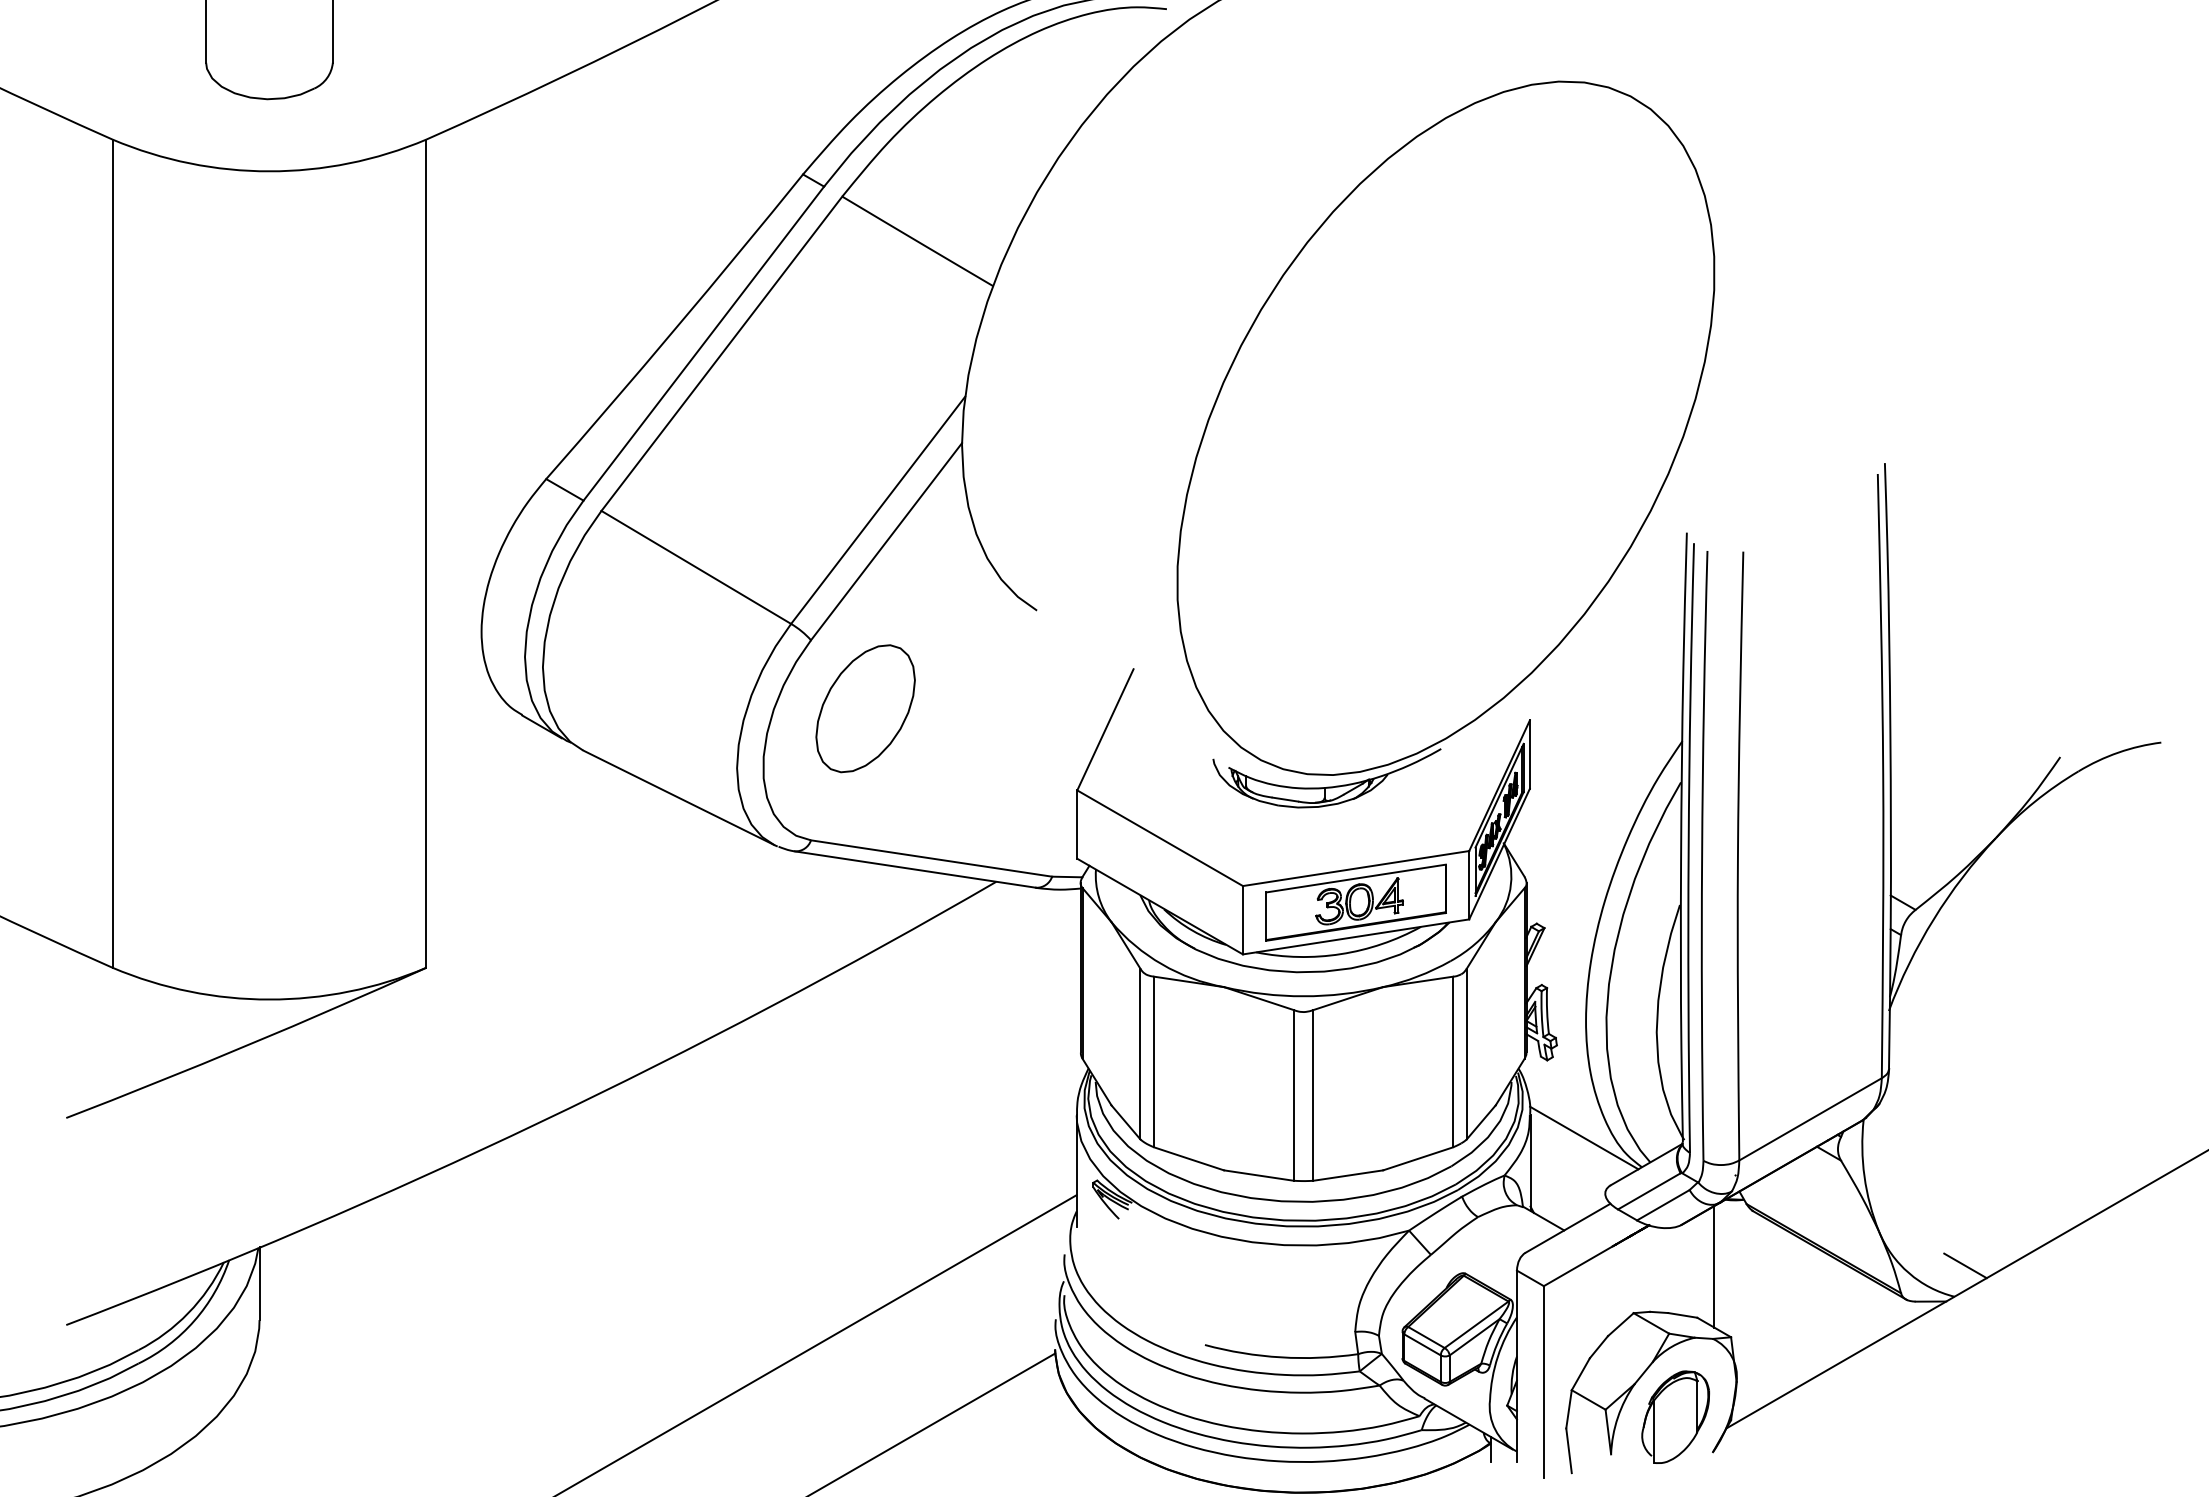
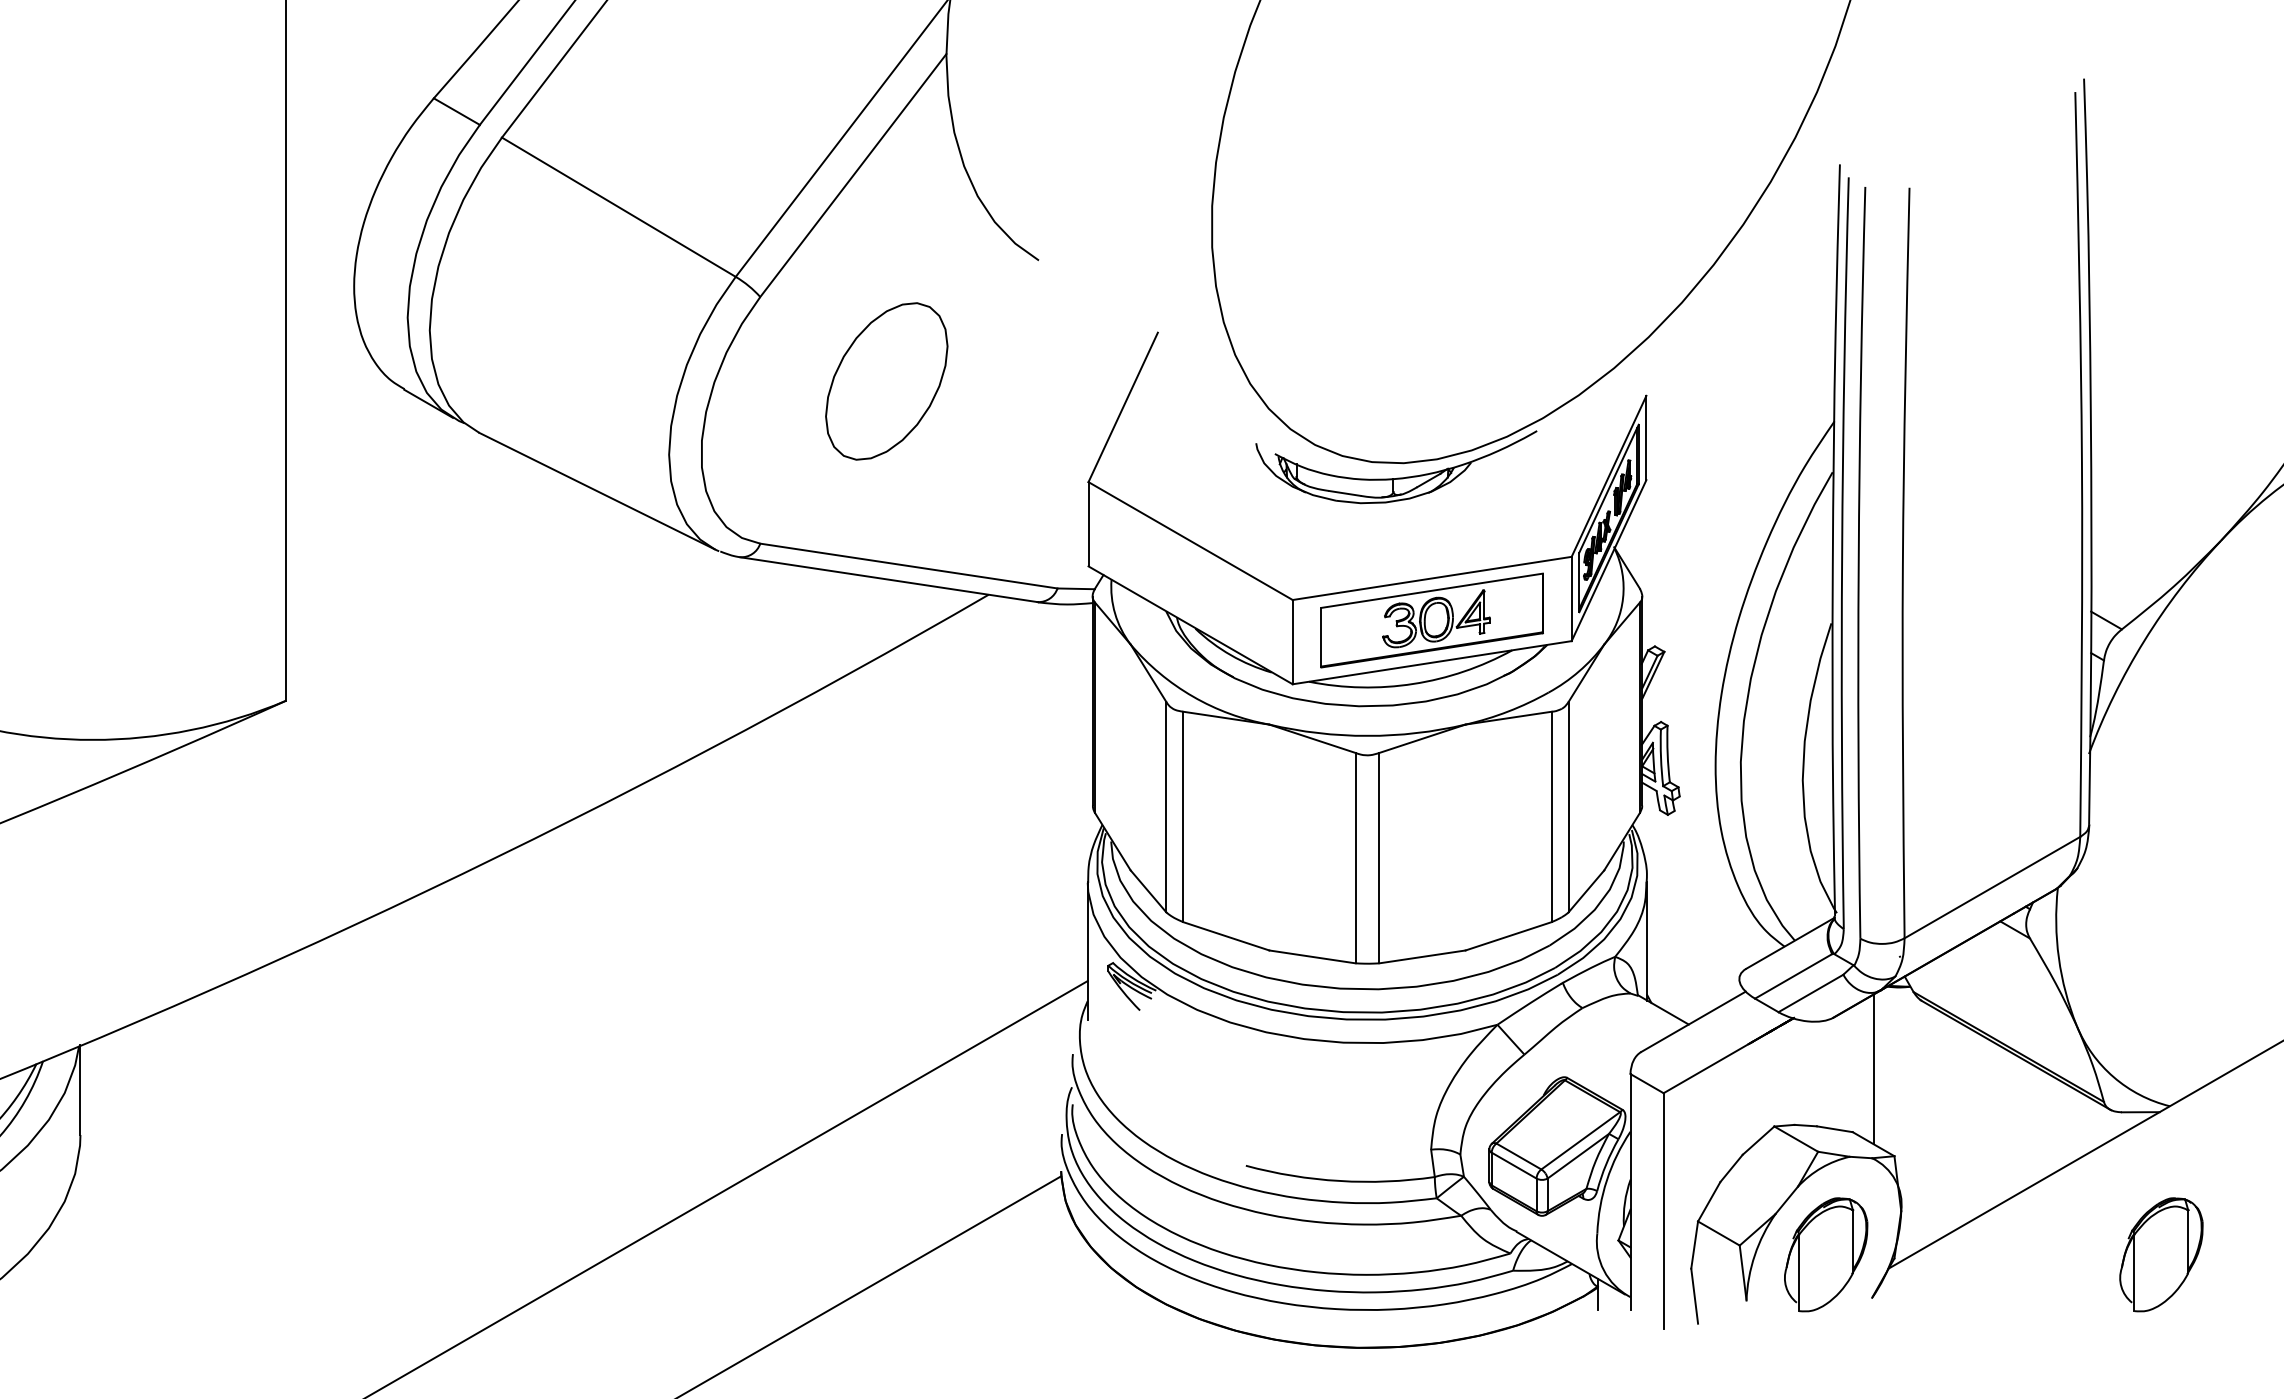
part: (865, 708) -> (886, 381), moved
line: (1584, 1137) -> (1713, 909), removed
line: (1965, 1265) -> (2183, 1067), removed
part: (1947, 1416) -> (2161, 1253), added

